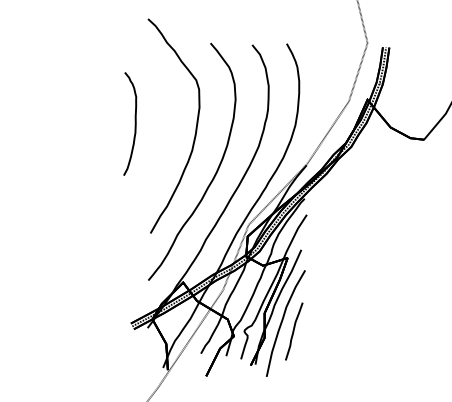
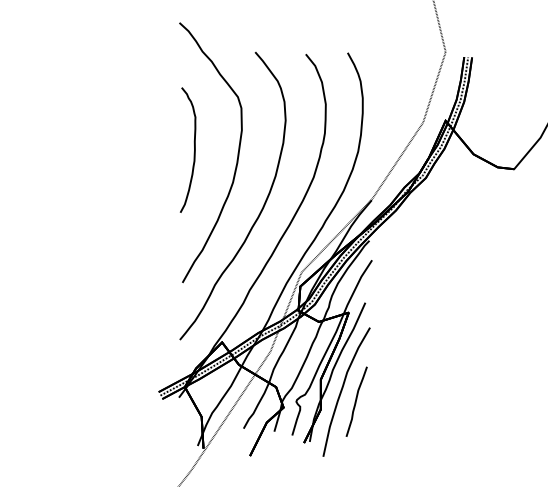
curve: (134, 123) -> (193, 149), moved

